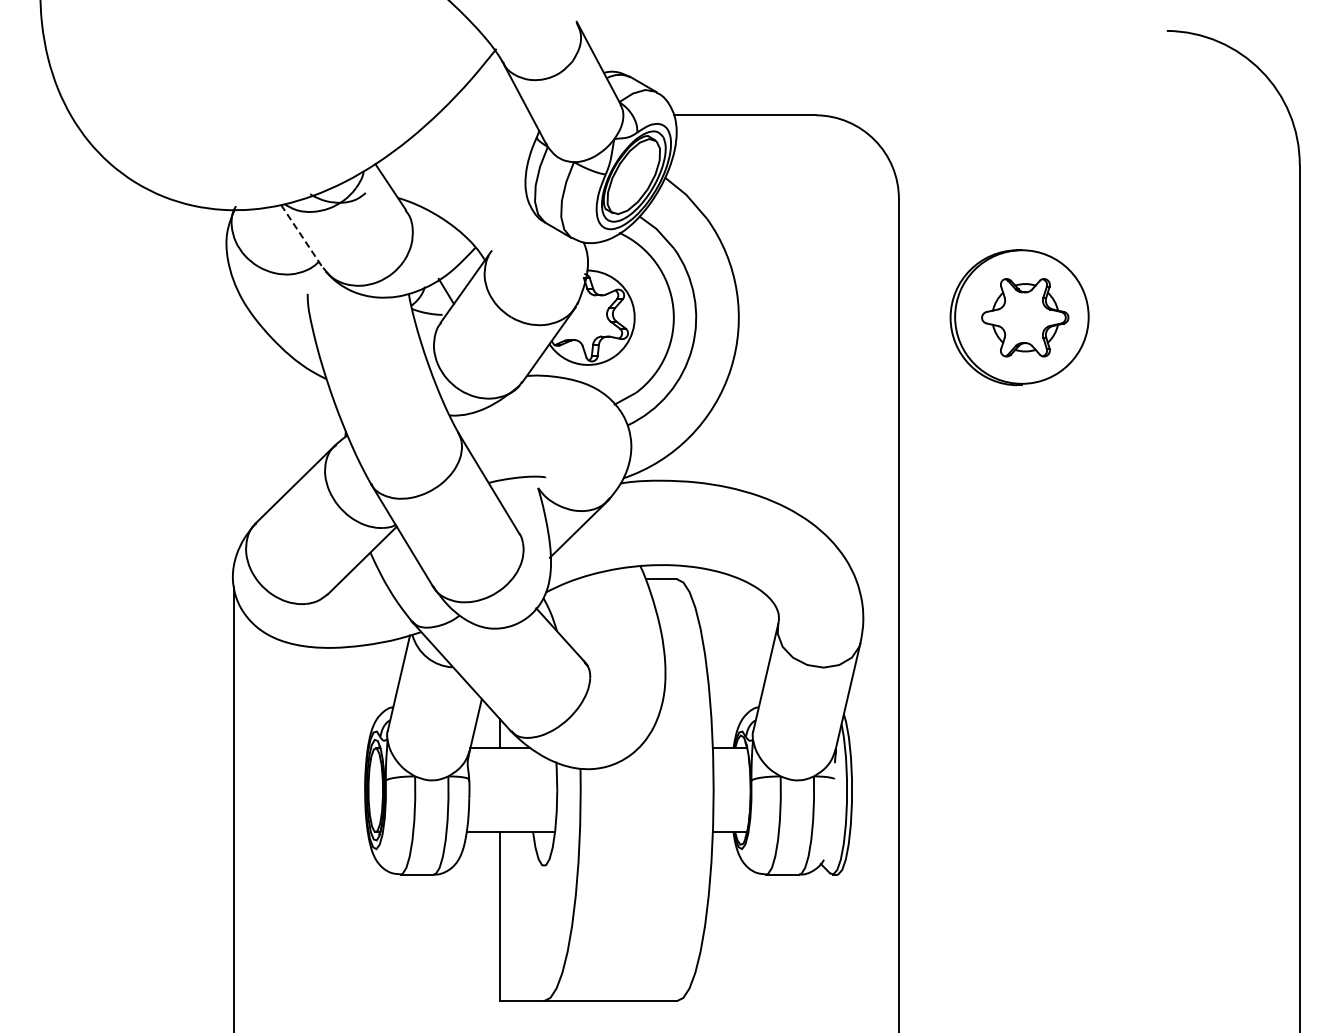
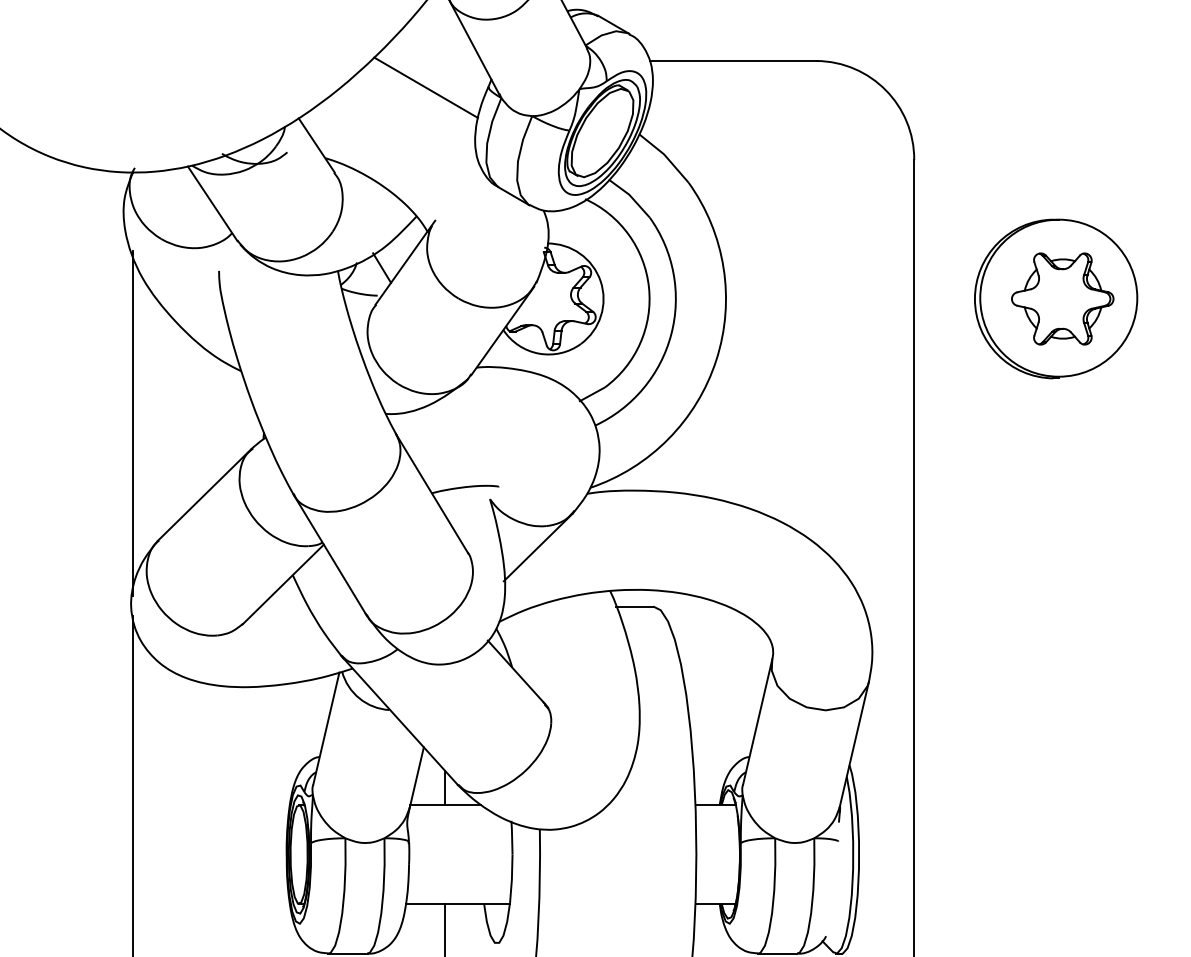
line: (483, 137) -> (425, 87), added
line: (302, 237) -> (212, 204), dashed -> solid
line: (234, 423) -> (133, 423), added

